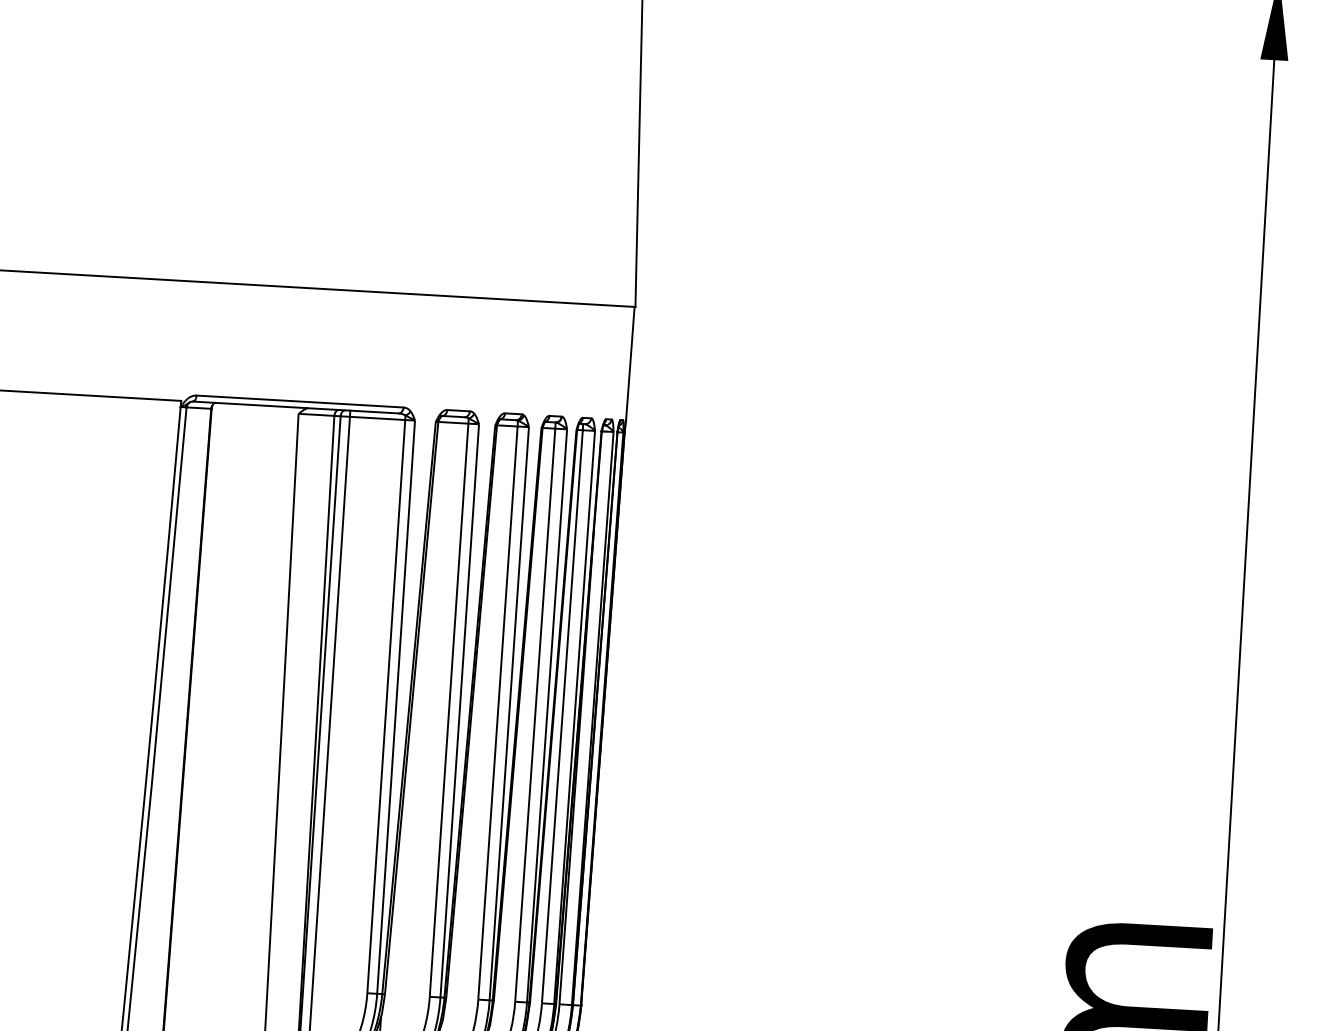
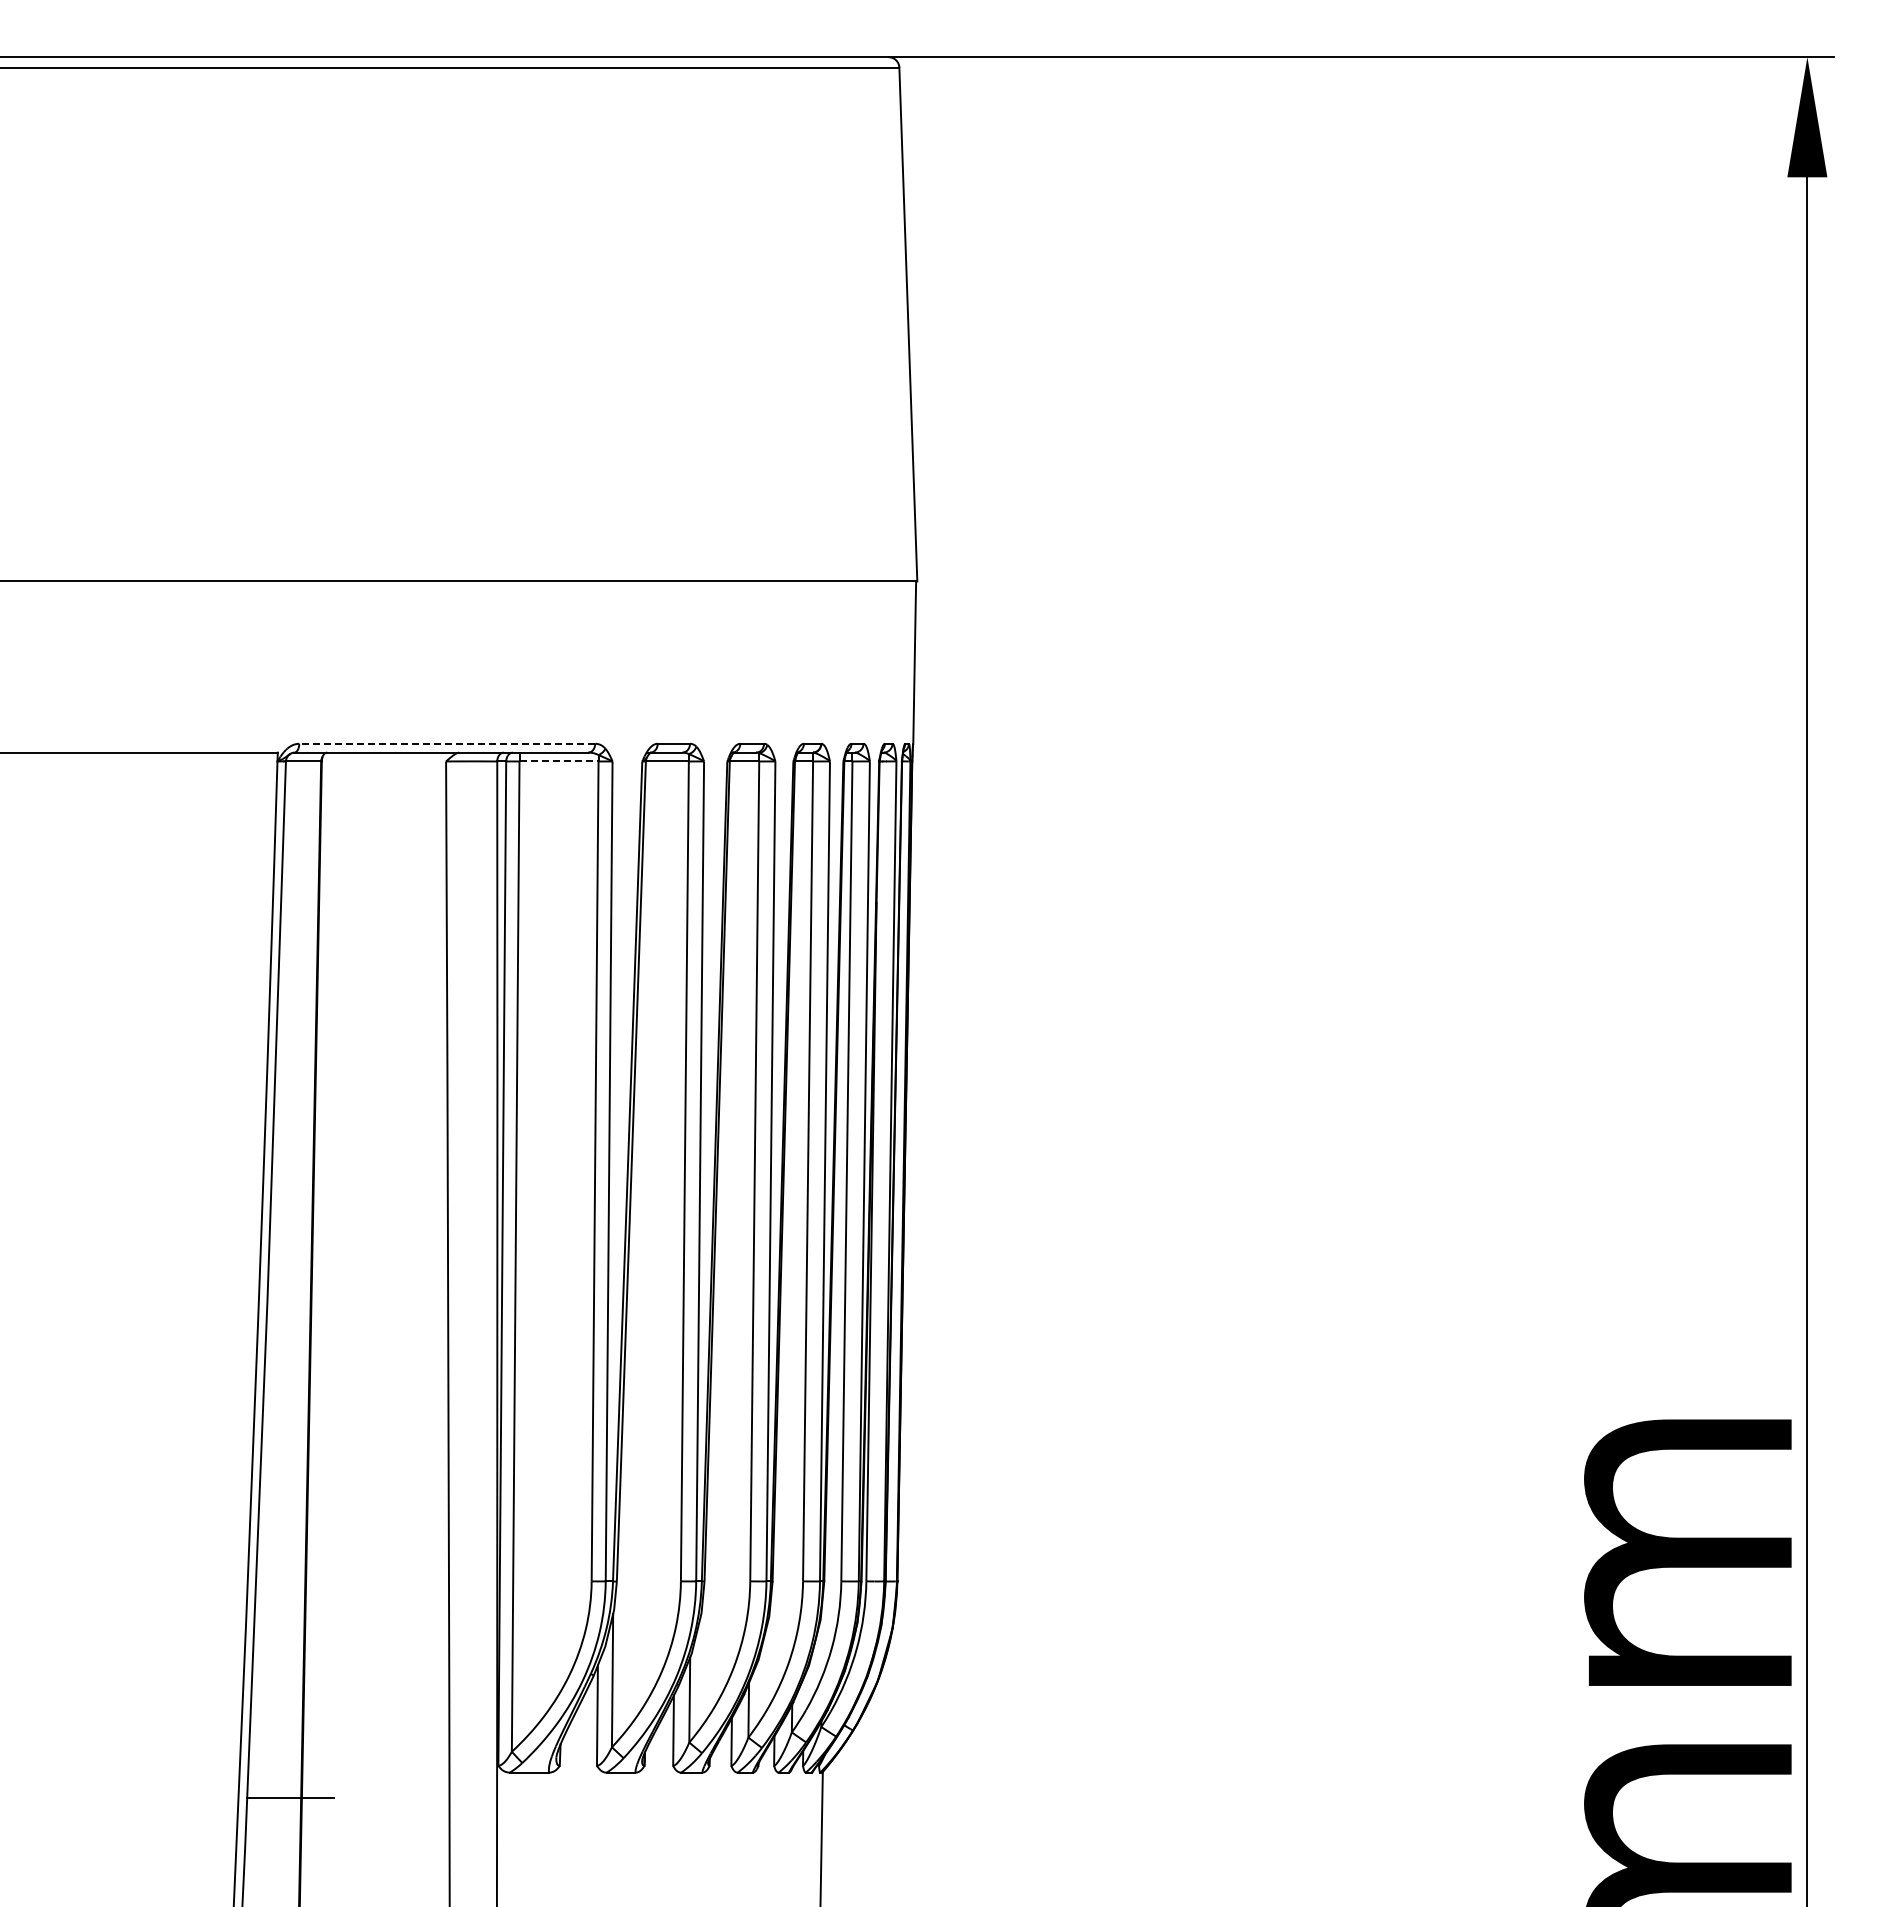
line: (300, 401) -> (447, 743), solid -> dashed
line: (377, 418) -> (559, 761), solid -> dashed

